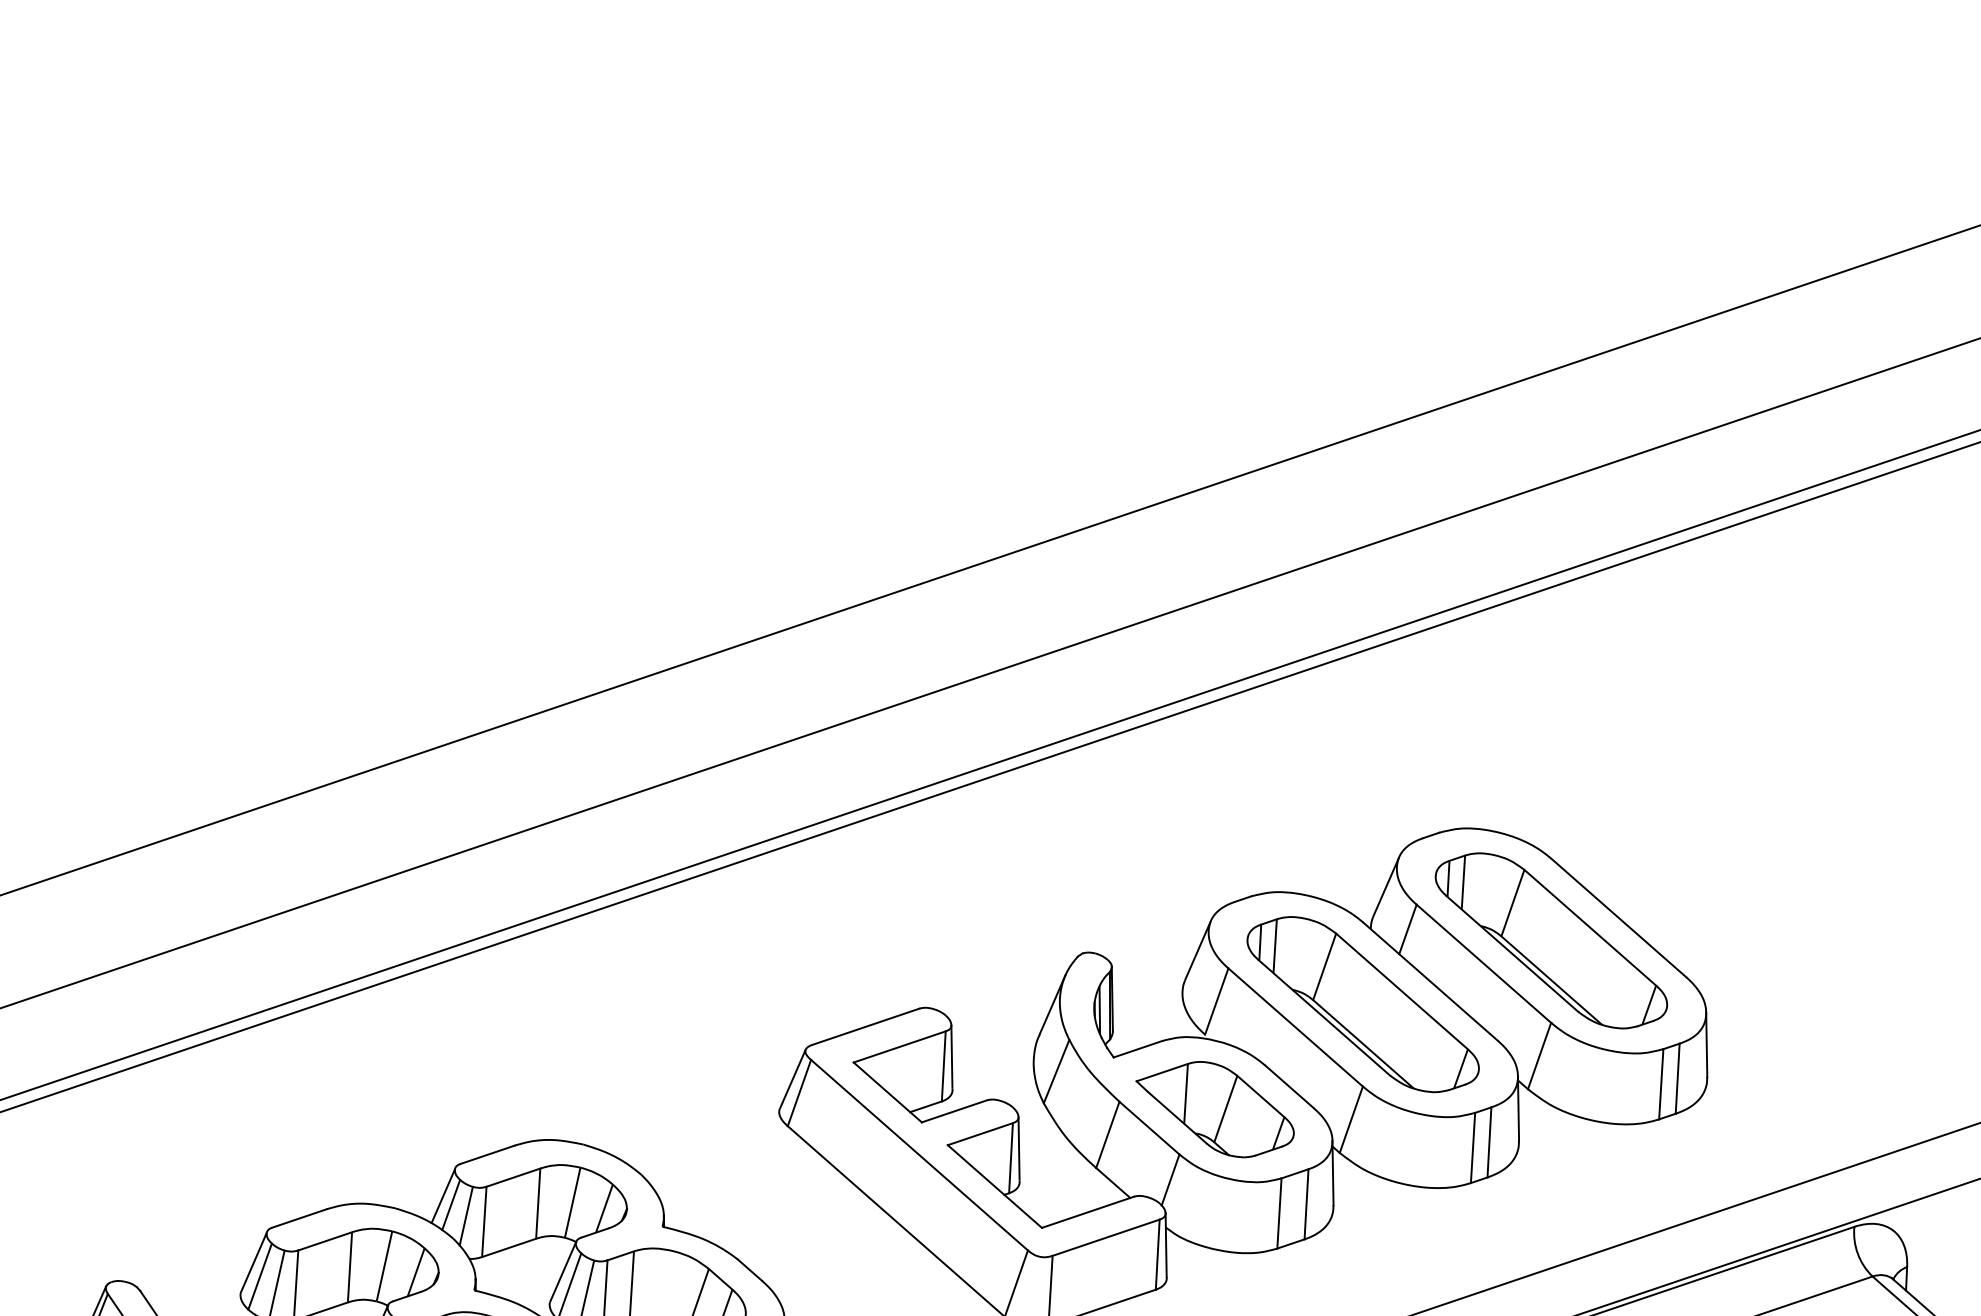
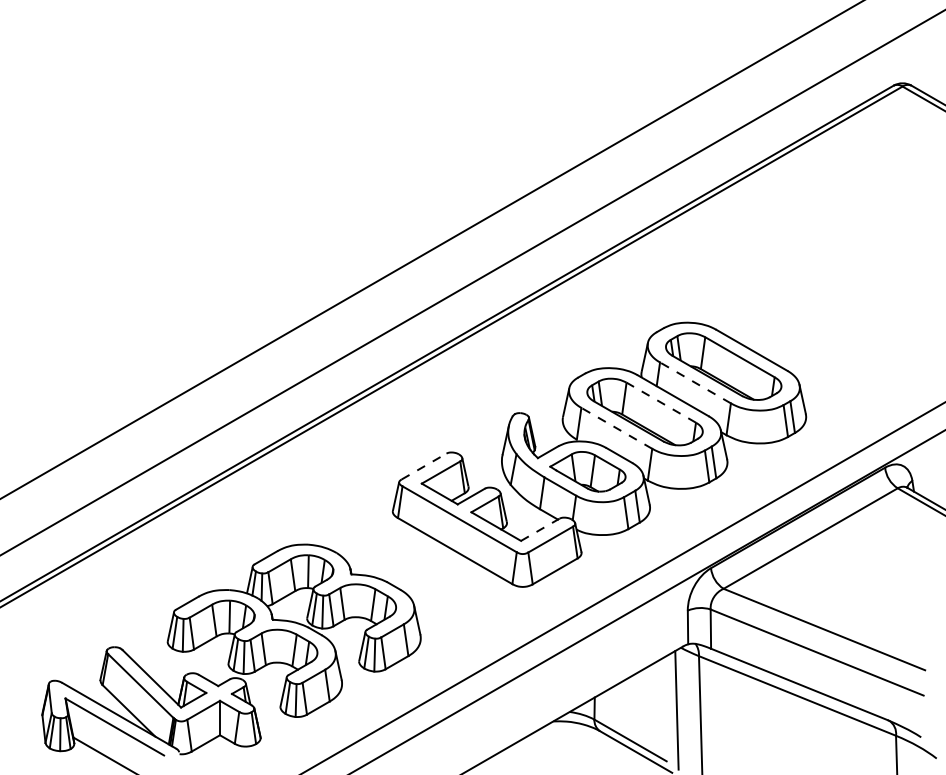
line: (1484, 962) -> (695, 382), solid -> dashed
line: (1400, 990) -> (660, 402), solid -> dashed
line: (866, 1026) -> (424, 466), solid -> dashed
line: (1294, 1027) -> (616, 428), solid -> dashed
line: (1088, 1211) -> (540, 529), solid -> dashed

